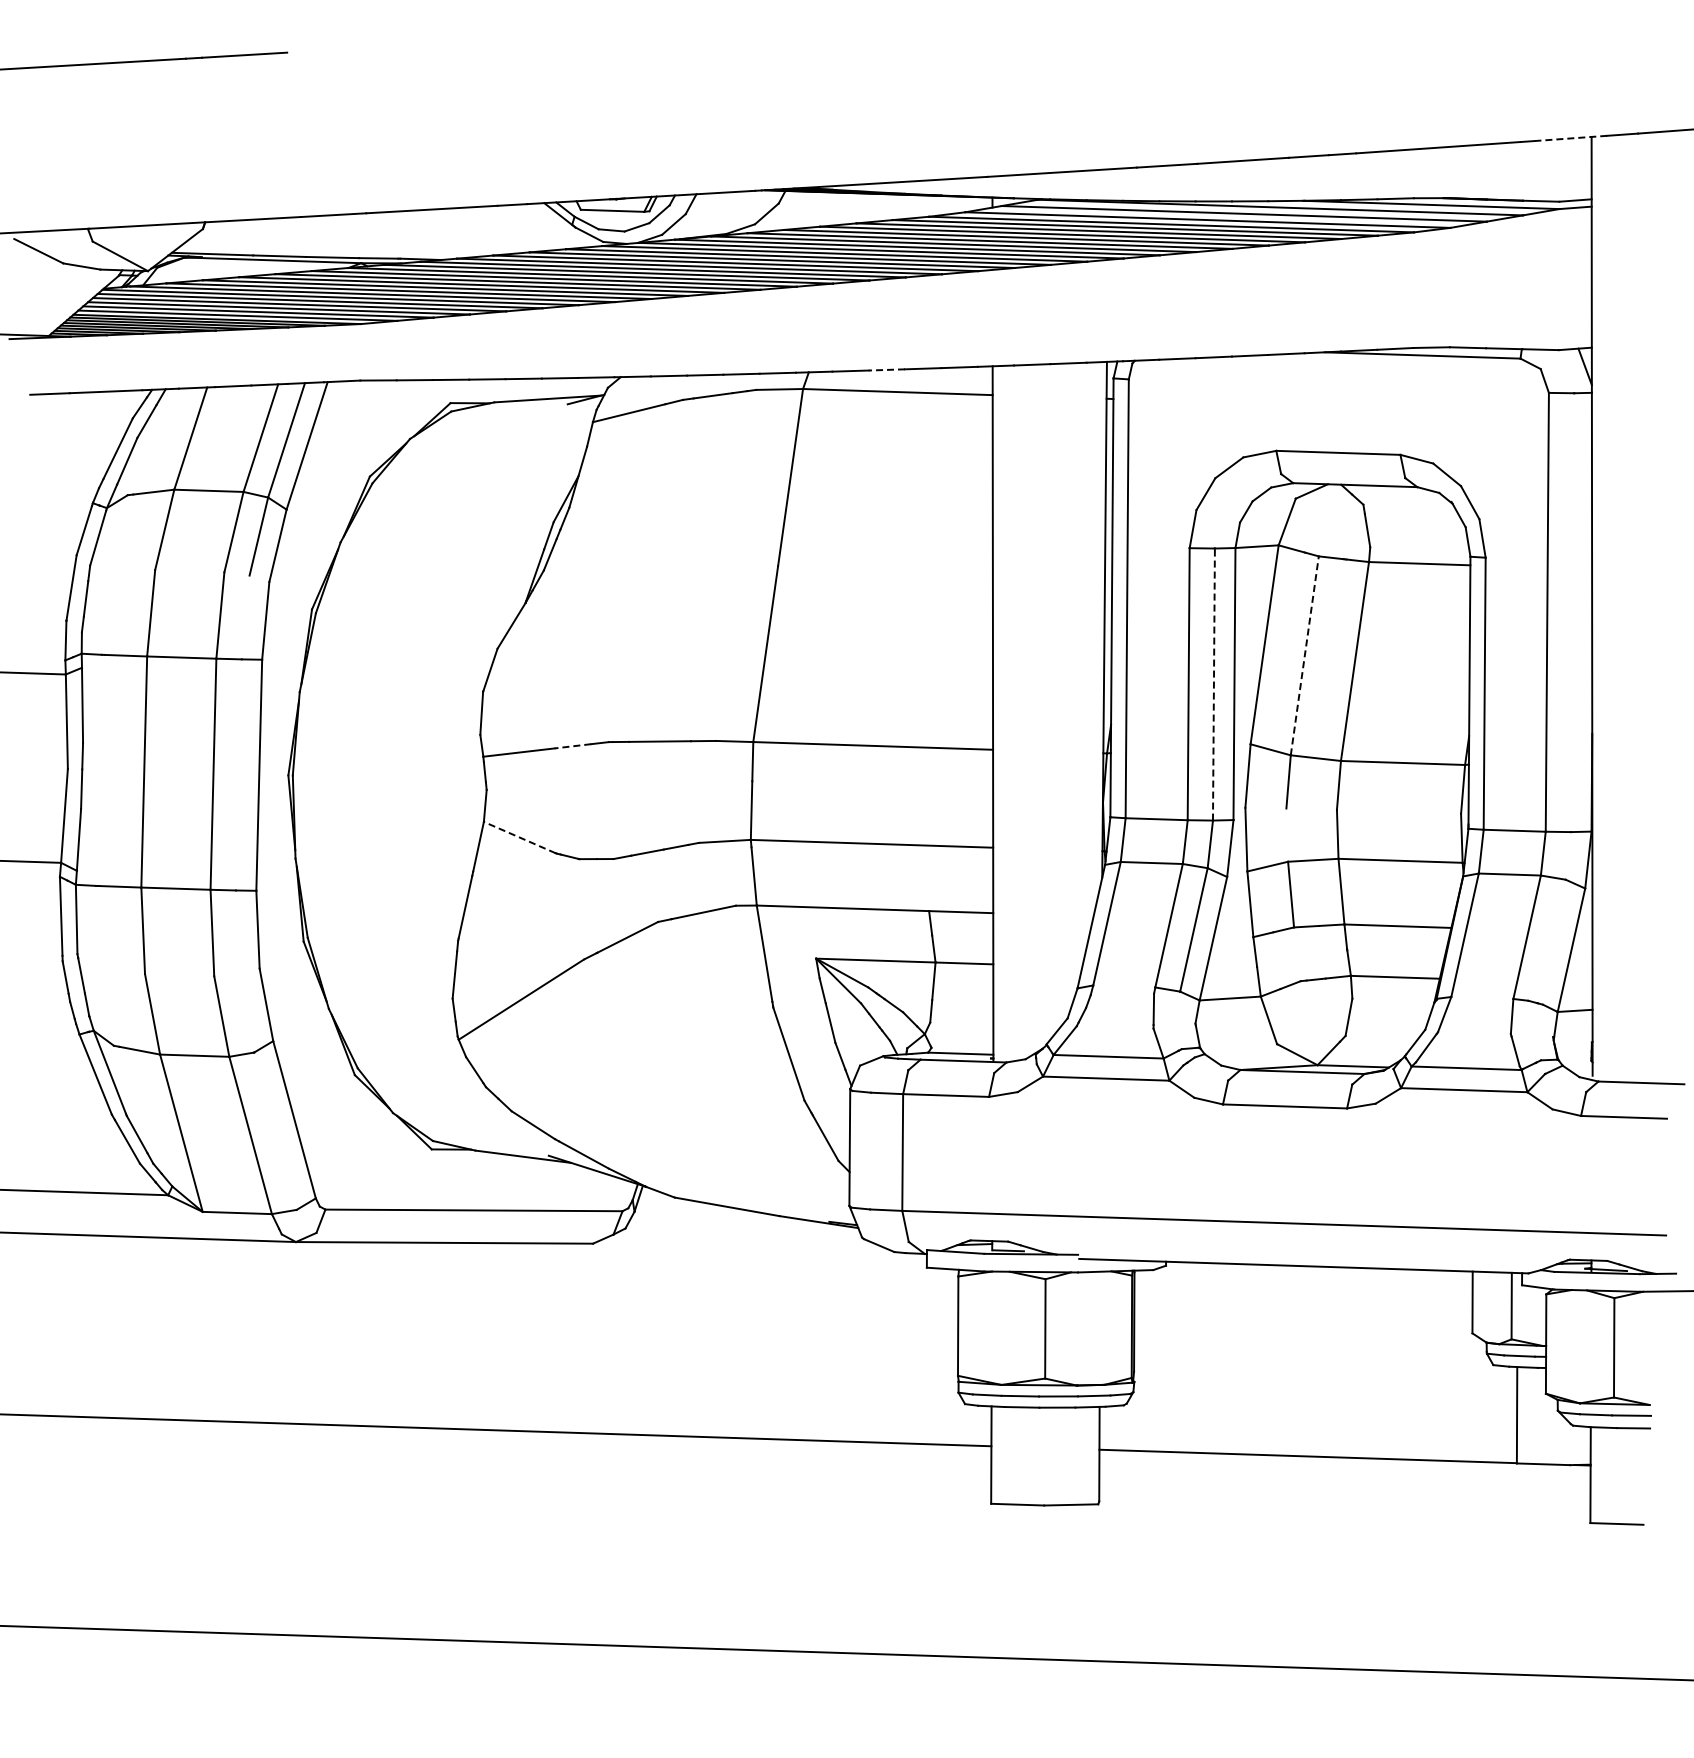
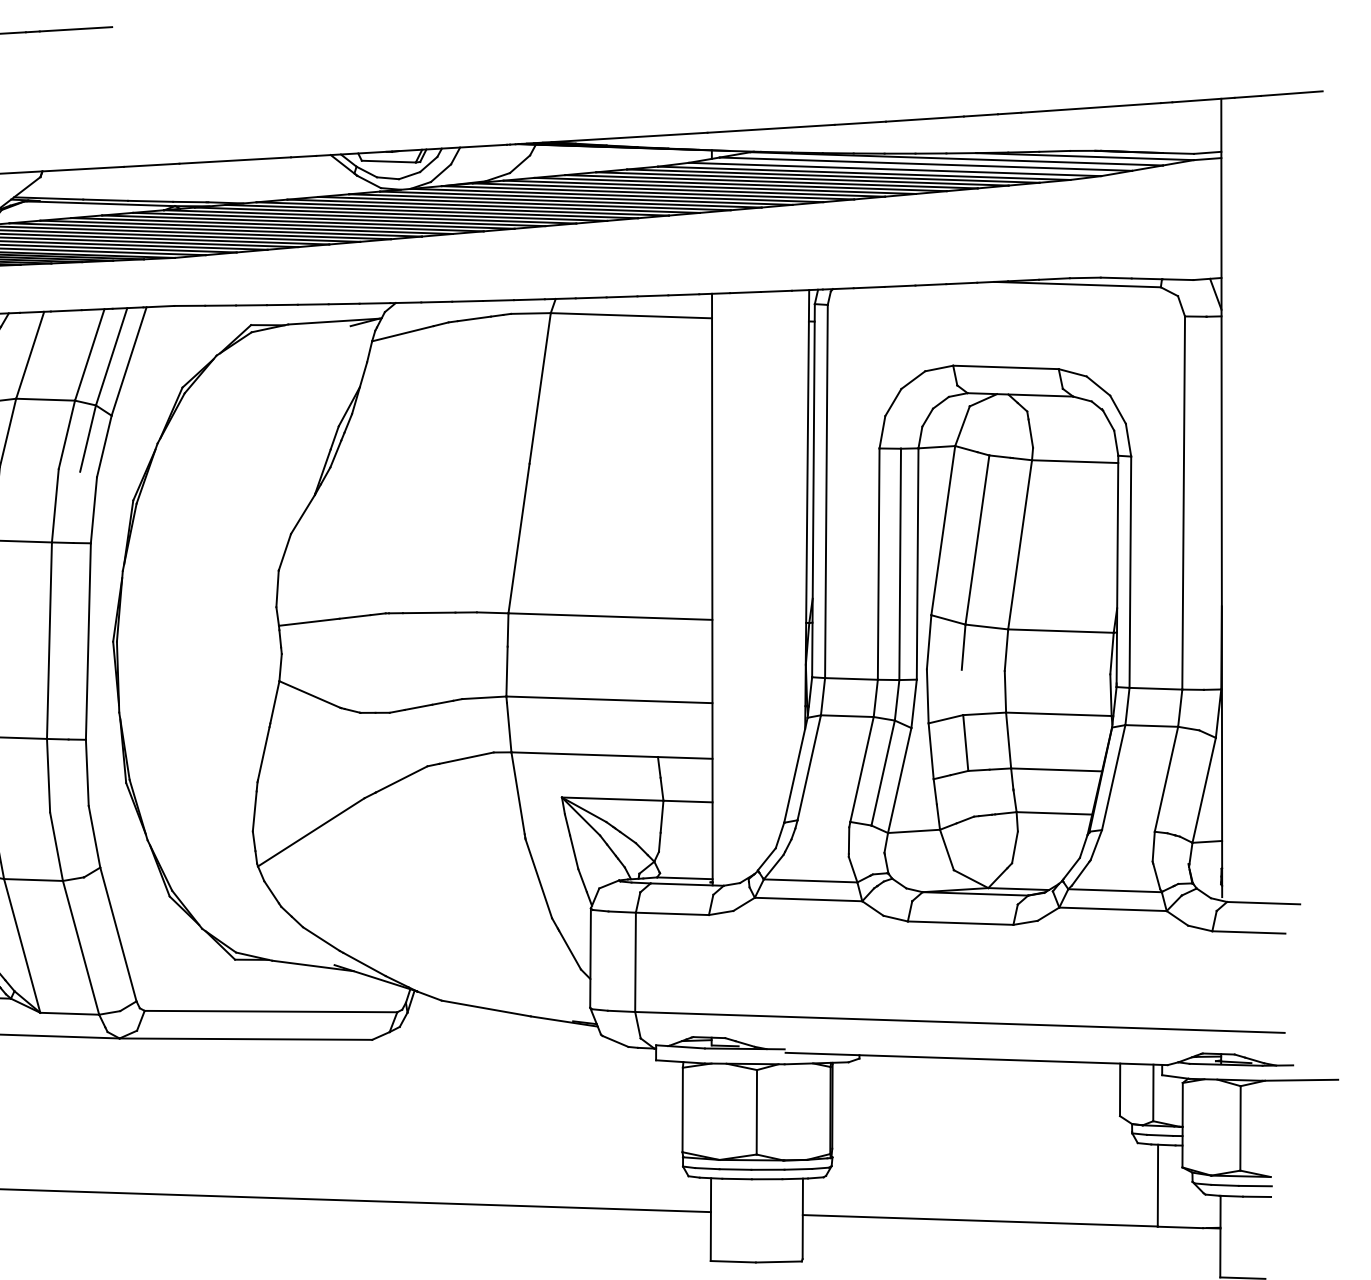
line: (1570, 138) -> (1203, 100), dashed -> solid
line: (886, 369) -> (621, 296), dashed -> solid
line: (1304, 655) -> (977, 539), dashed -> solid
line: (1213, 684) -> (899, 564), dashed -> solid
line: (572, 746) -> (354, 617), dashed -> solid
line: (519, 837) -> (309, 694), dashed -> solid

